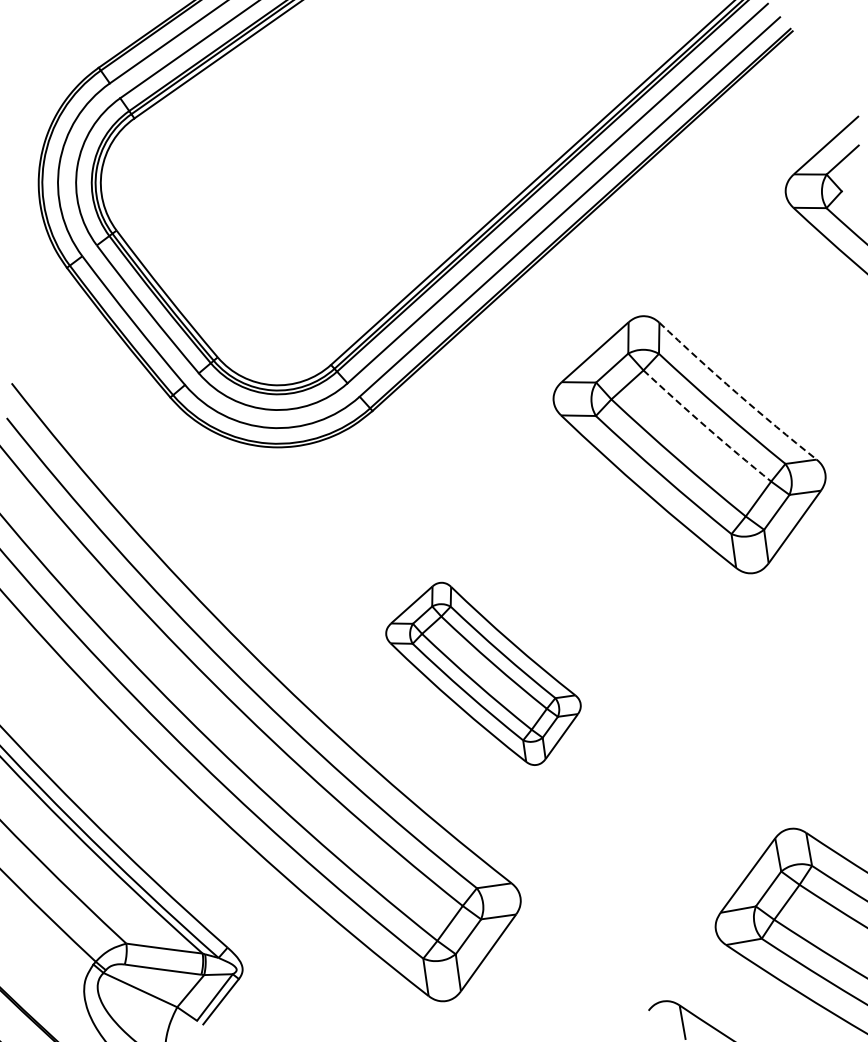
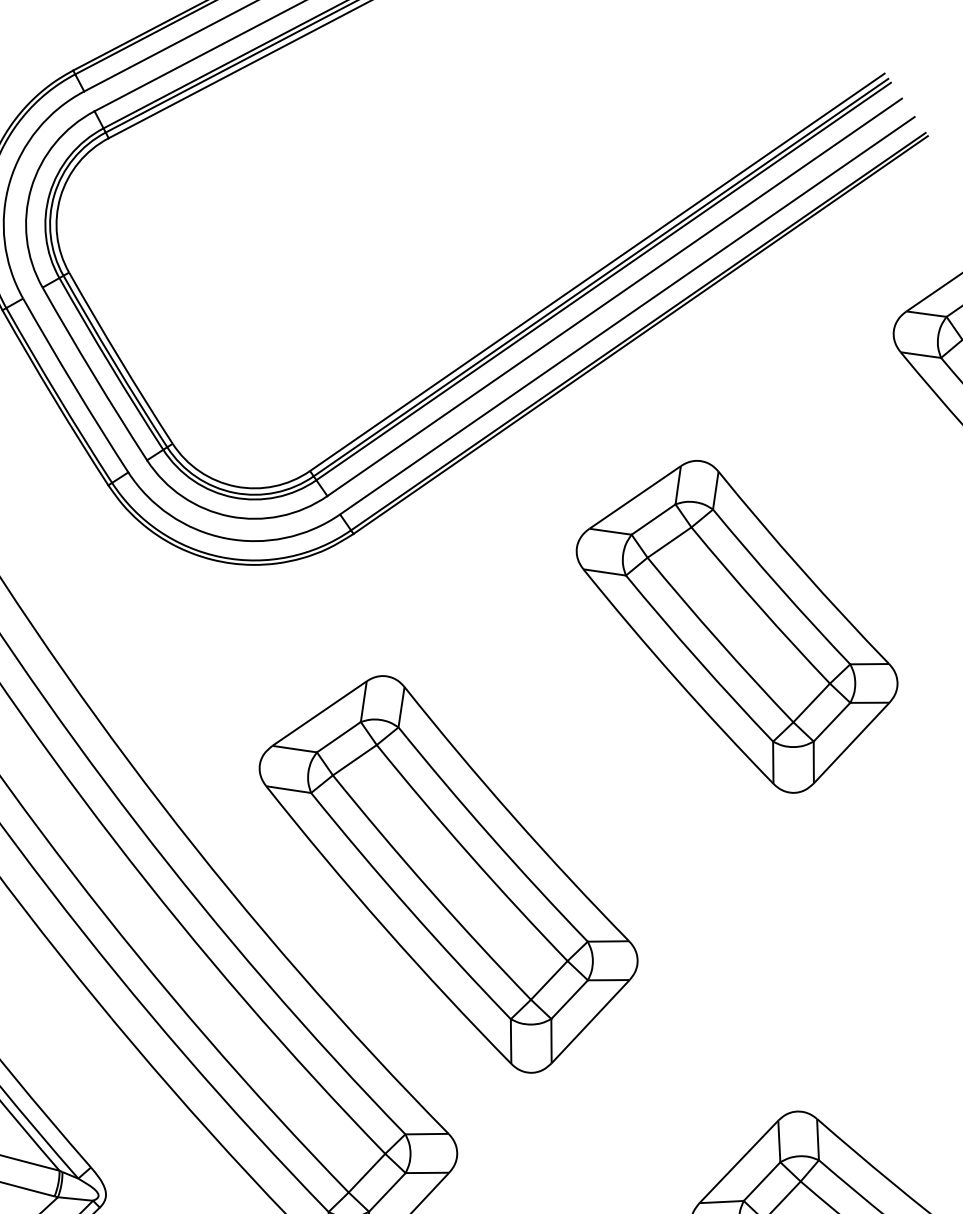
arc: (736, 392) -> (801, 569), dashed -> solid
arc: (706, 427) -> (759, 607), dashed -> solid
part: (483, 673) -> (447, 872), size x1.67

